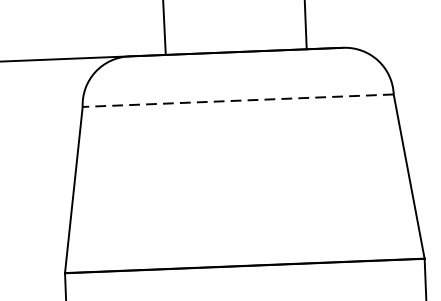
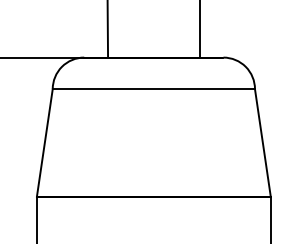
line: (237, 101) -> (153, 89), dashed -> solid

